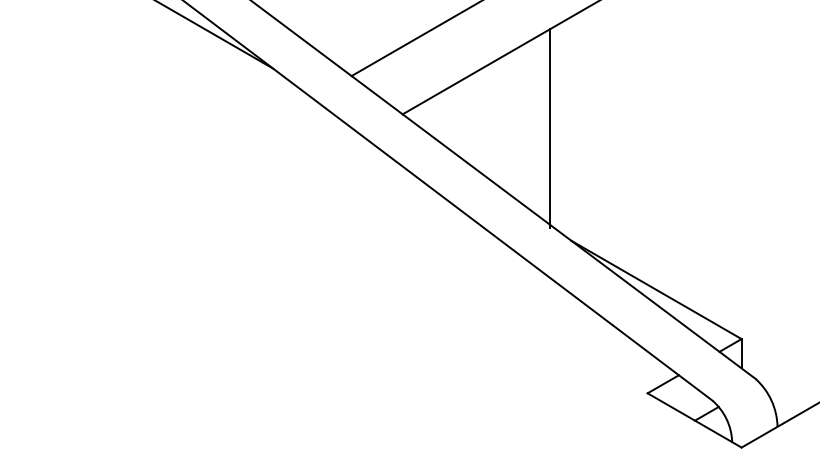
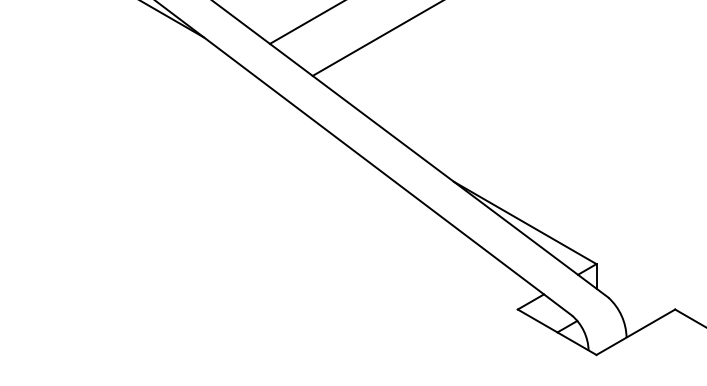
line: (549, 128) -> (435, 87), removed

